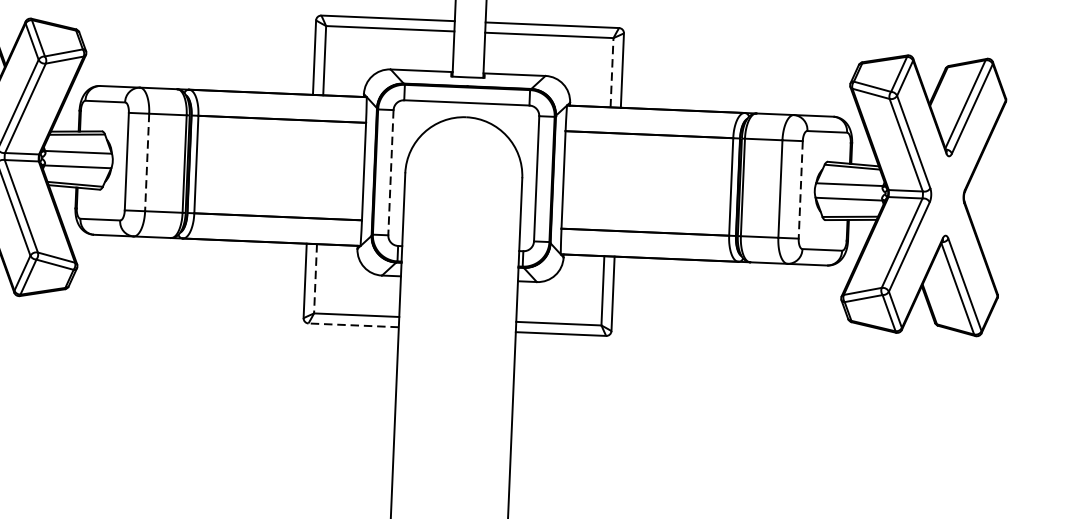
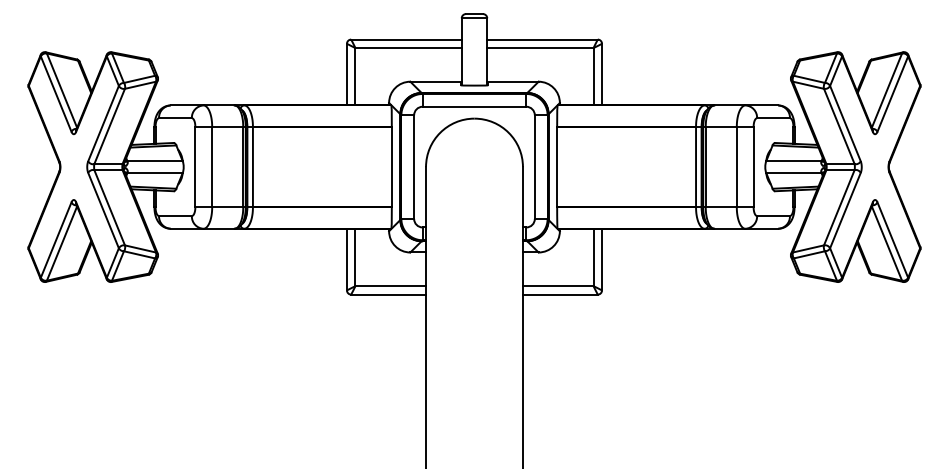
line: (612, 72) -> (593, 76), dashed -> solid
line: (147, 162) -> (212, 167), dashed -> solid
line: (391, 173) -> (414, 167), dashed -> solid
line: (800, 190) -> (753, 167), dashed -> solid
line: (315, 278) -> (355, 257), dashed -> solid
line: (353, 325) -> (388, 294), dashed -> solid

